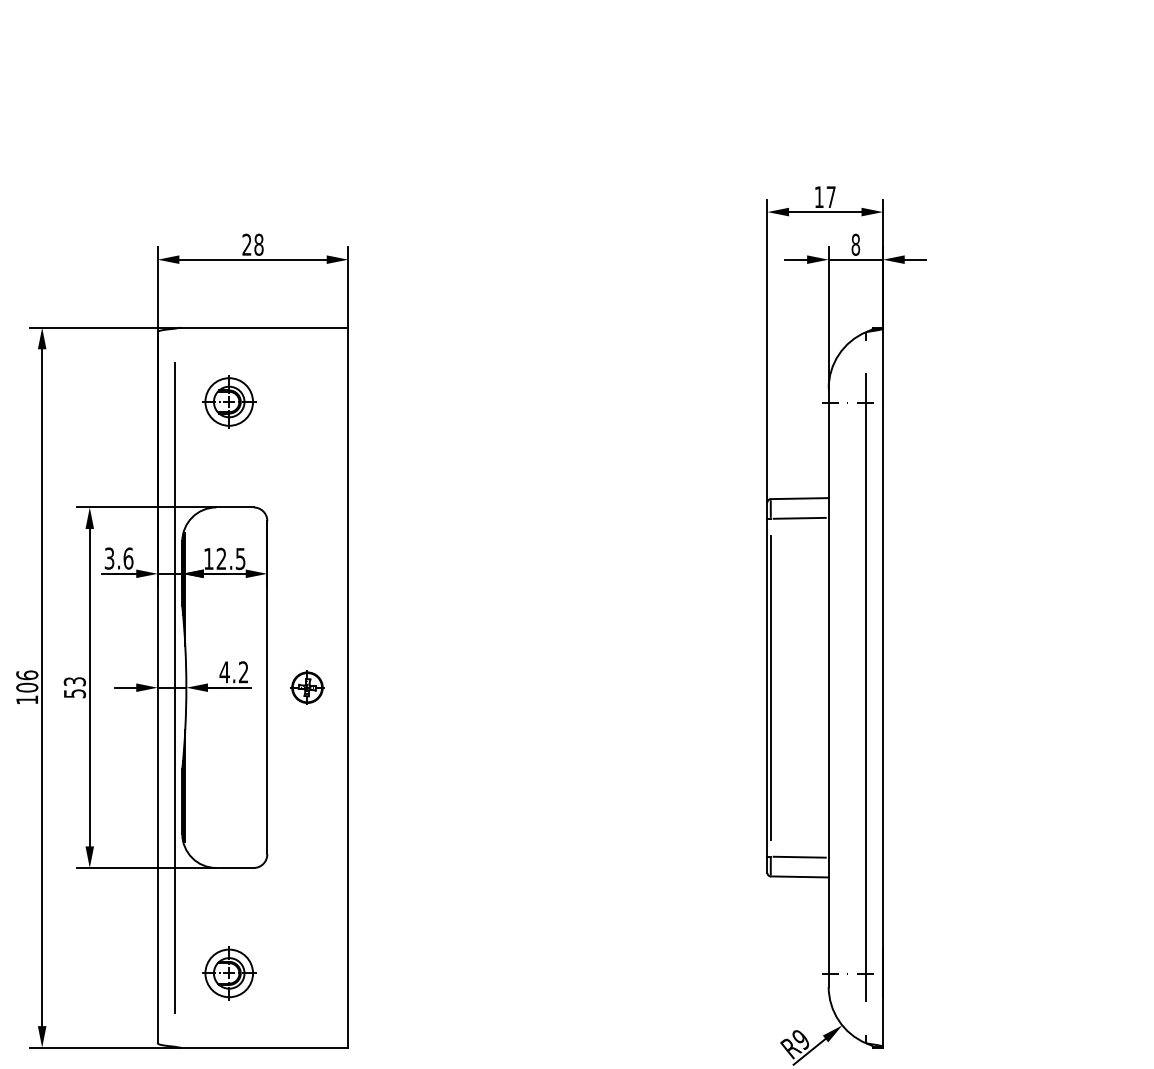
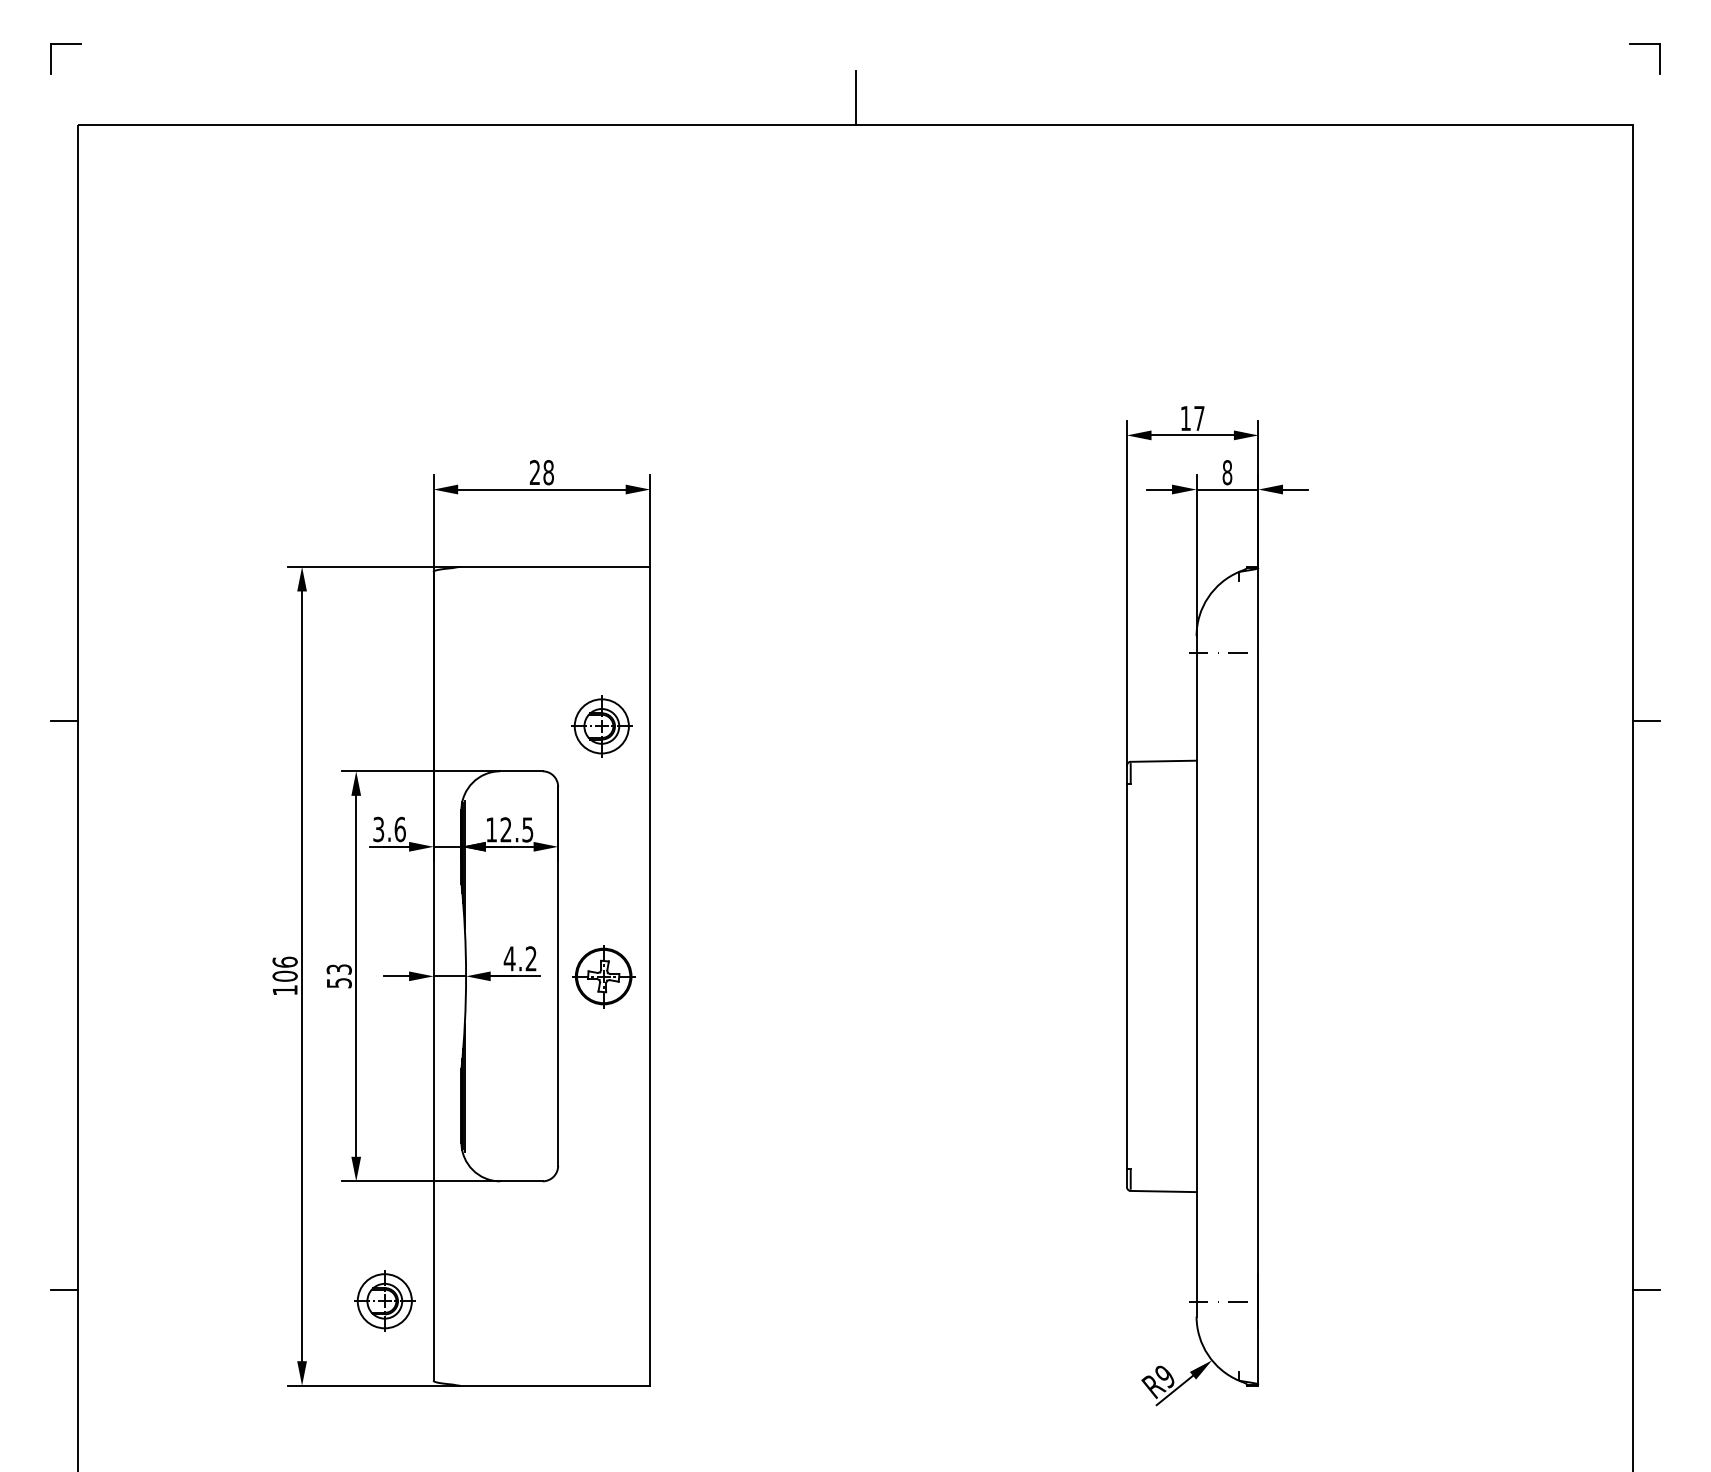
part: (228, 402) -> (601, 726), moved
line: (799, 518) -> (1163, 783), removed
line: (174, 686) -> (452, 975), removed
part: (307, 686) -> (603, 975), size x1.6
line: (866, 686) -> (1239, 975), removed
line: (770, 687) -> (1130, 976), removed
line: (799, 856) -> (1163, 1168), removed
part: (228, 972) -> (384, 1300), moved

